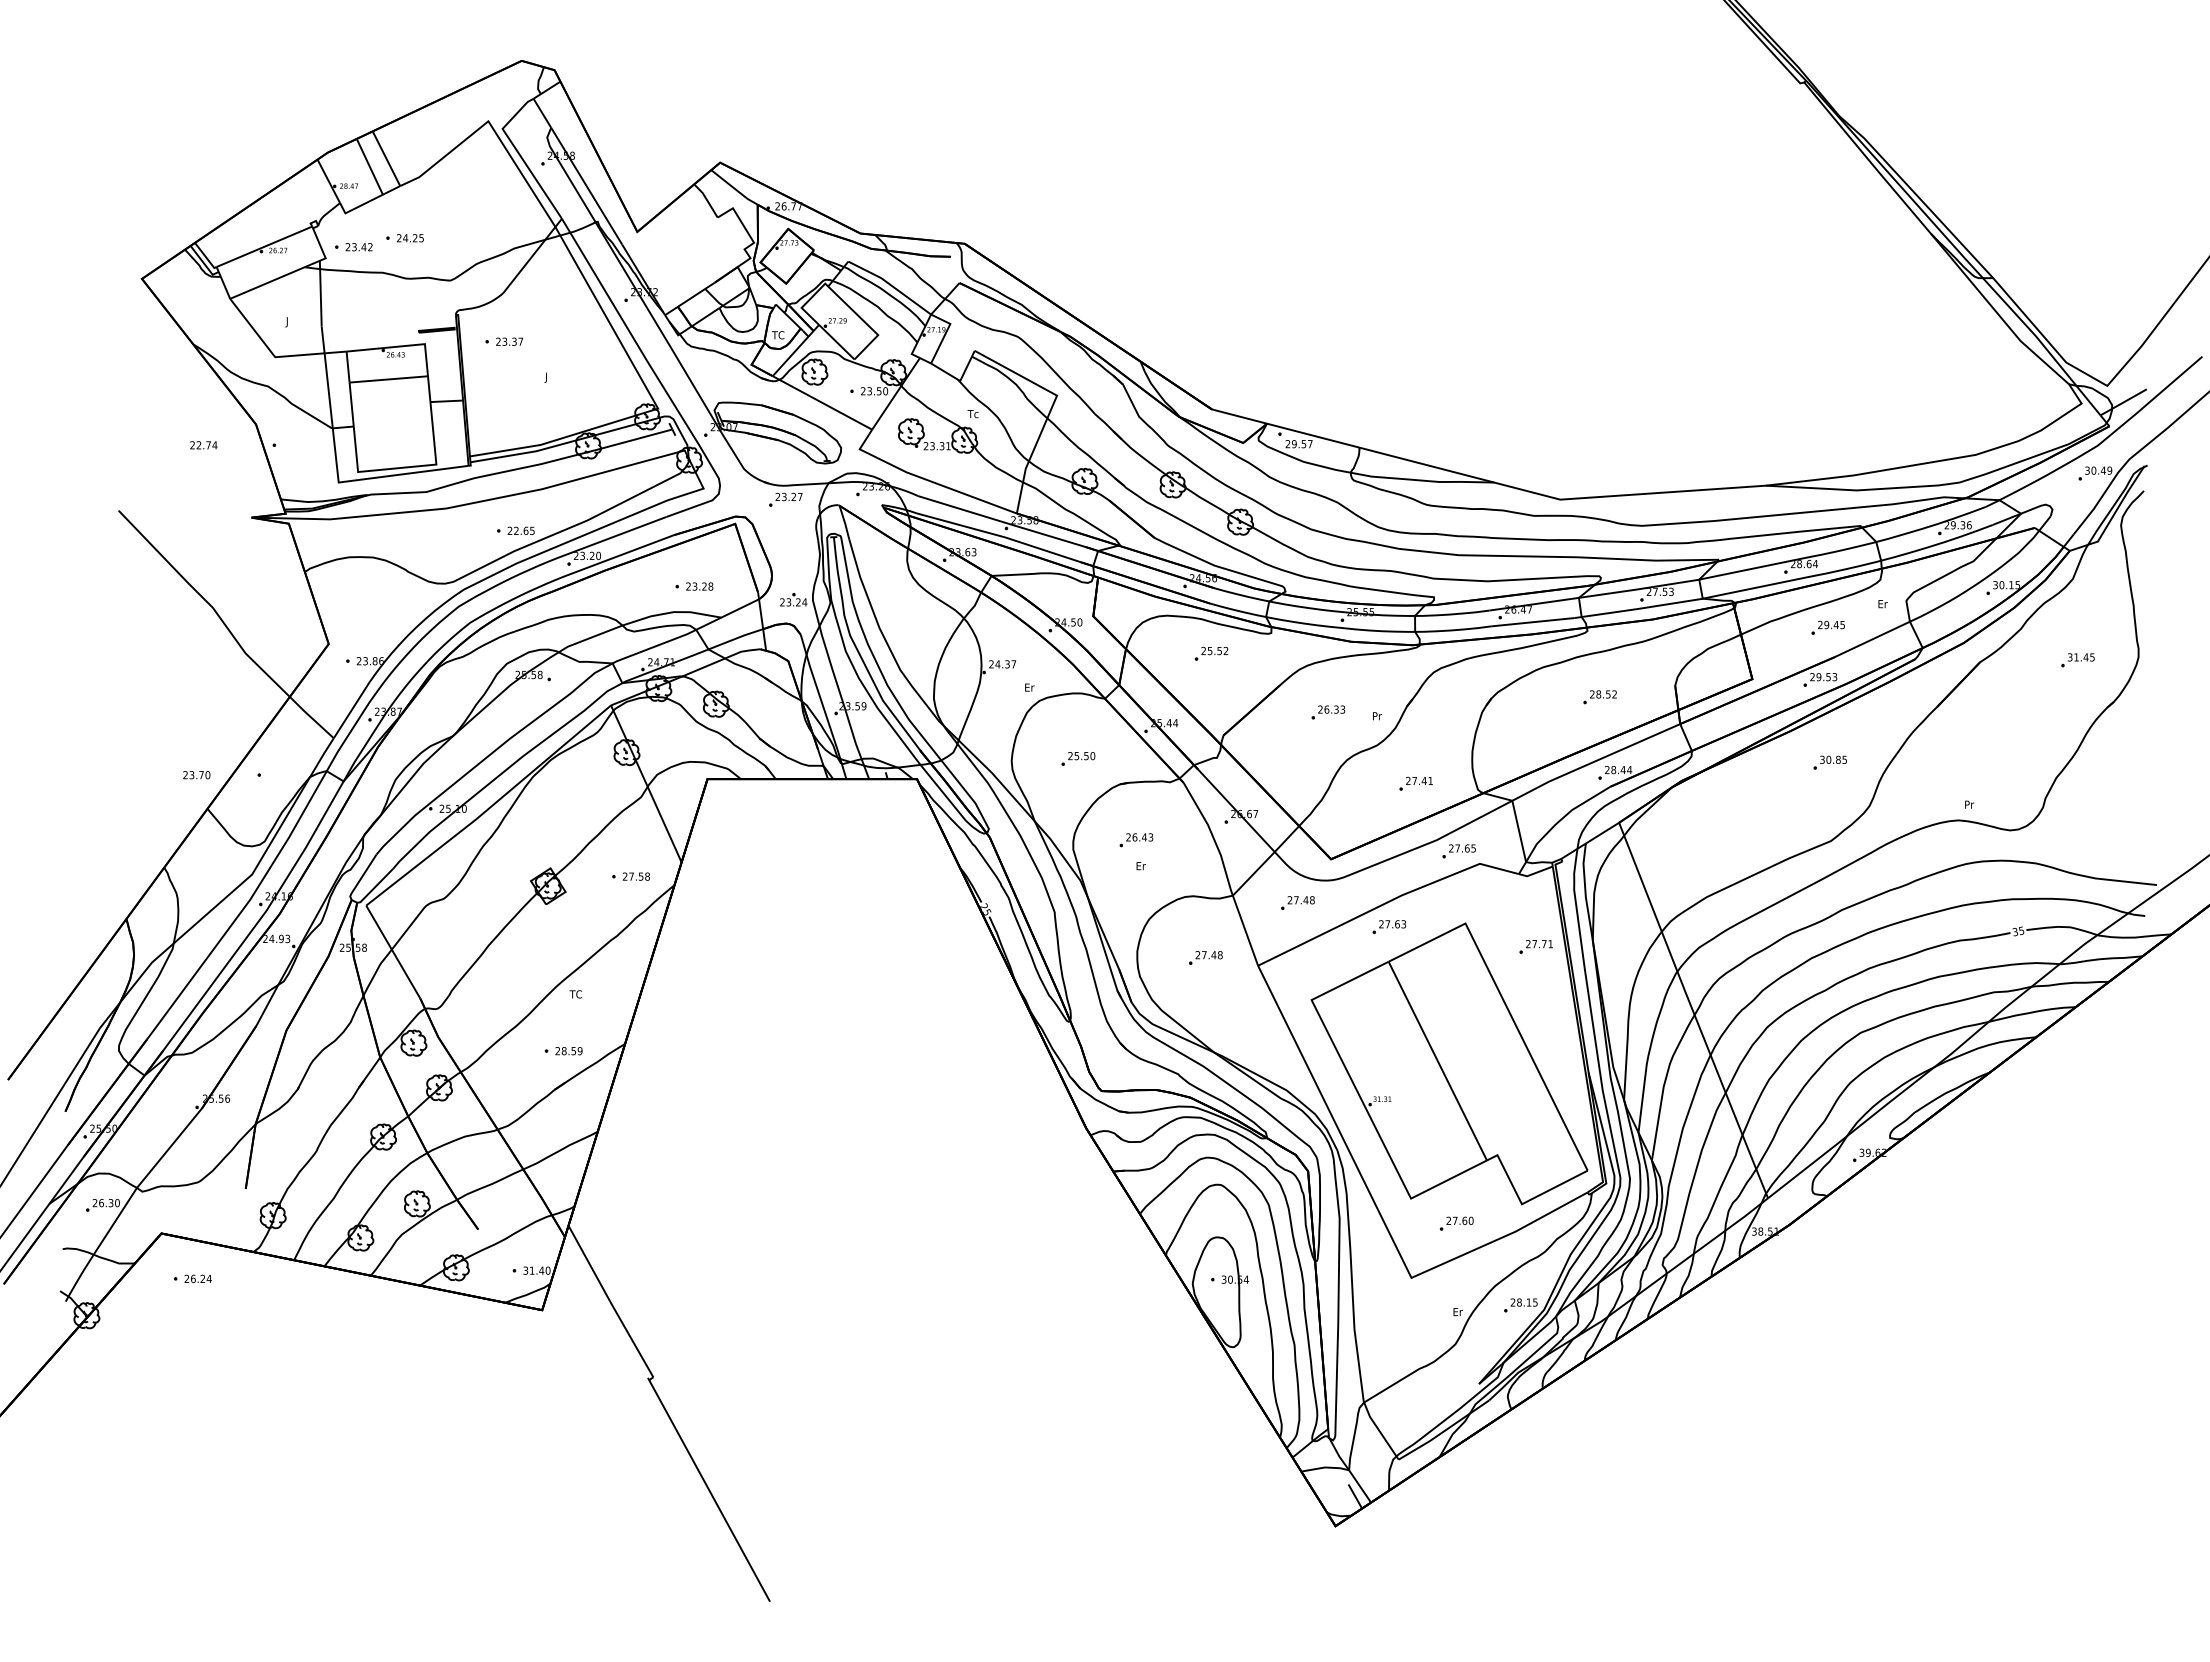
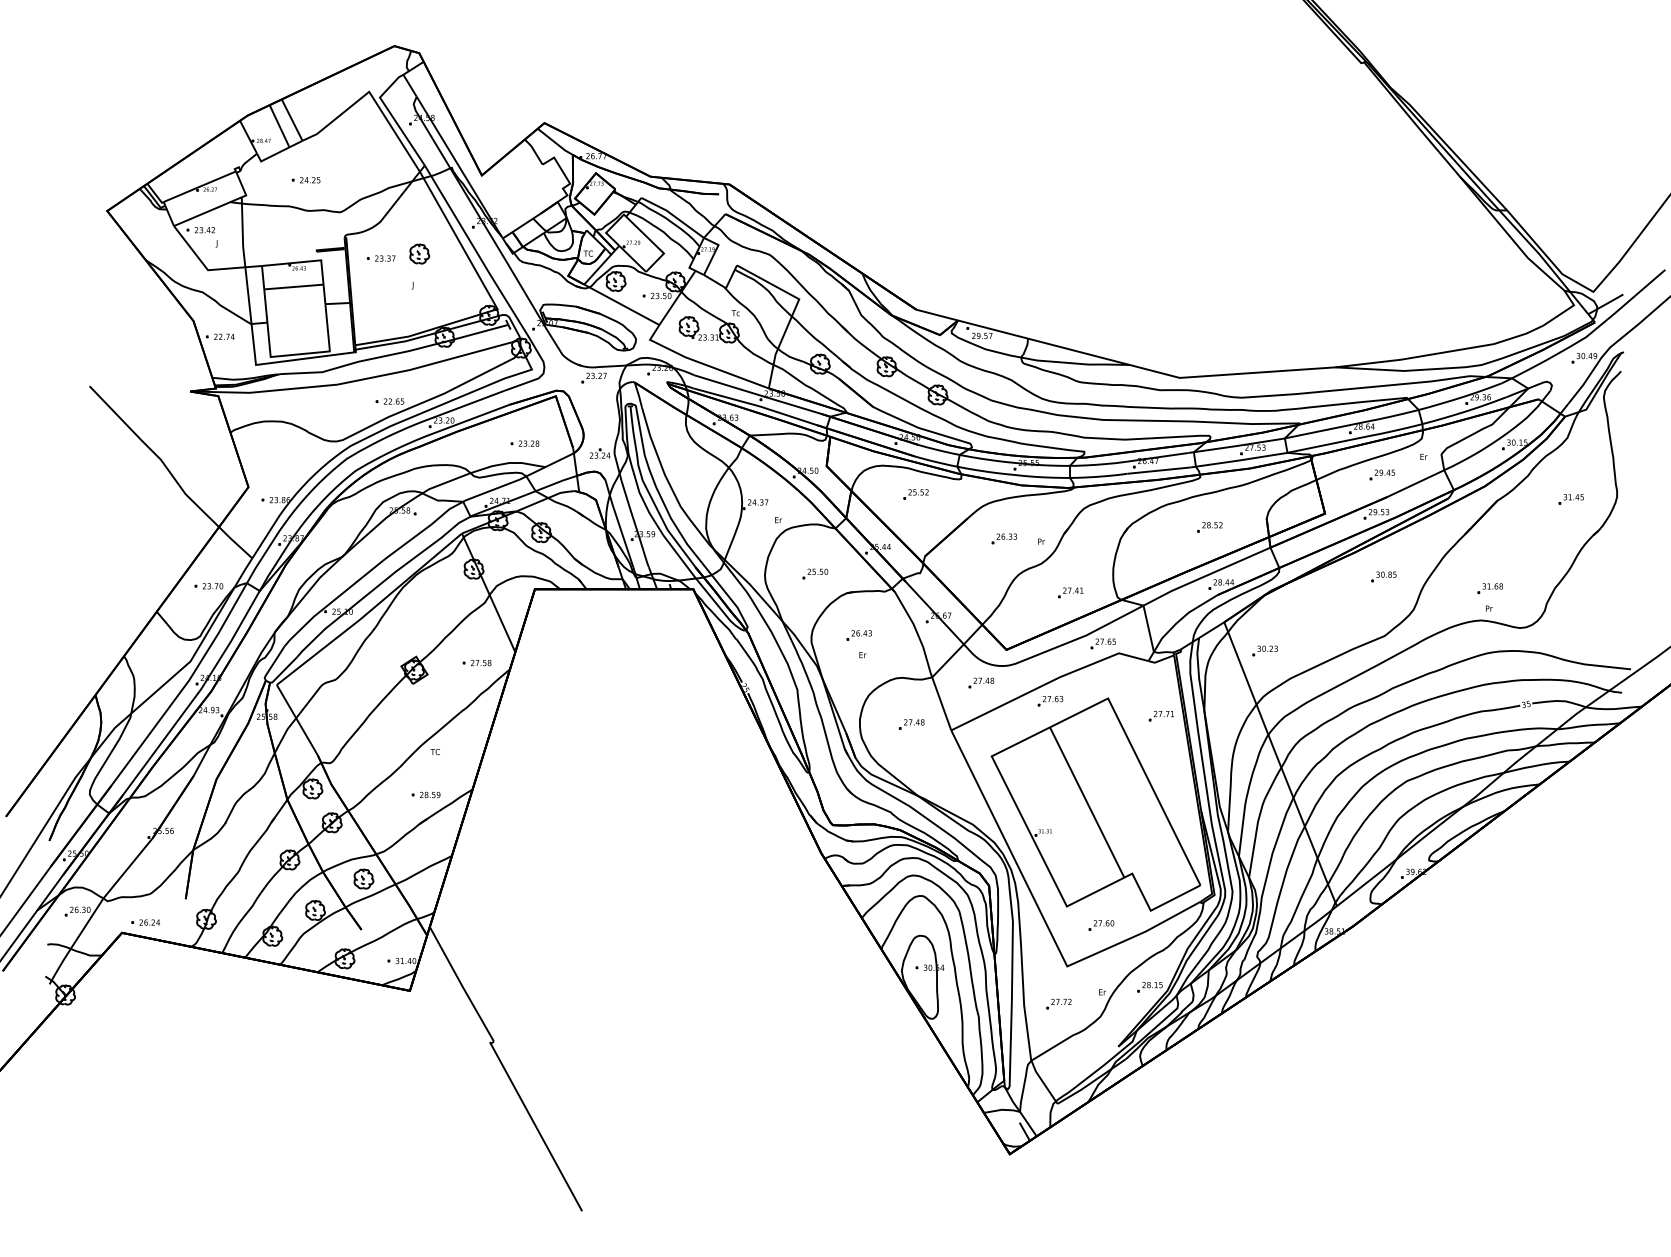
part: (353, 247) -> (200, 230), moved
part: (554, 335) -> (419, 253), added
text: (203, 445) -> (224, 336), moved
text: (196, 775) -> (212, 586), moved
part: (1970, 778) -> (1489, 588), added
part: (1672, 860) -> (1264, 650), added
part: (481, 1161) -> (364, 878), added
part: (192, 1278) -> (145, 922), moved
part: (1400, 1327) -> (1058, 1003), added

